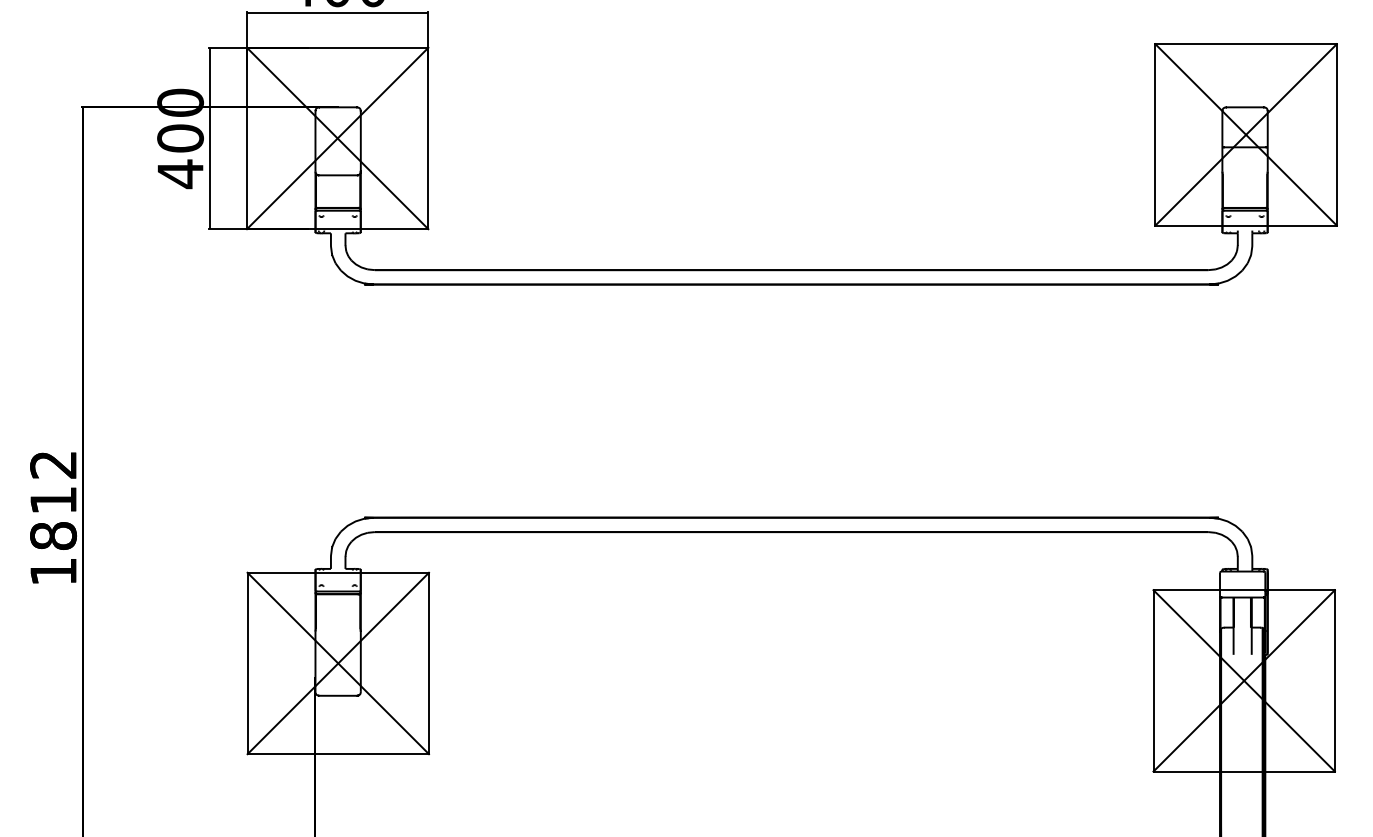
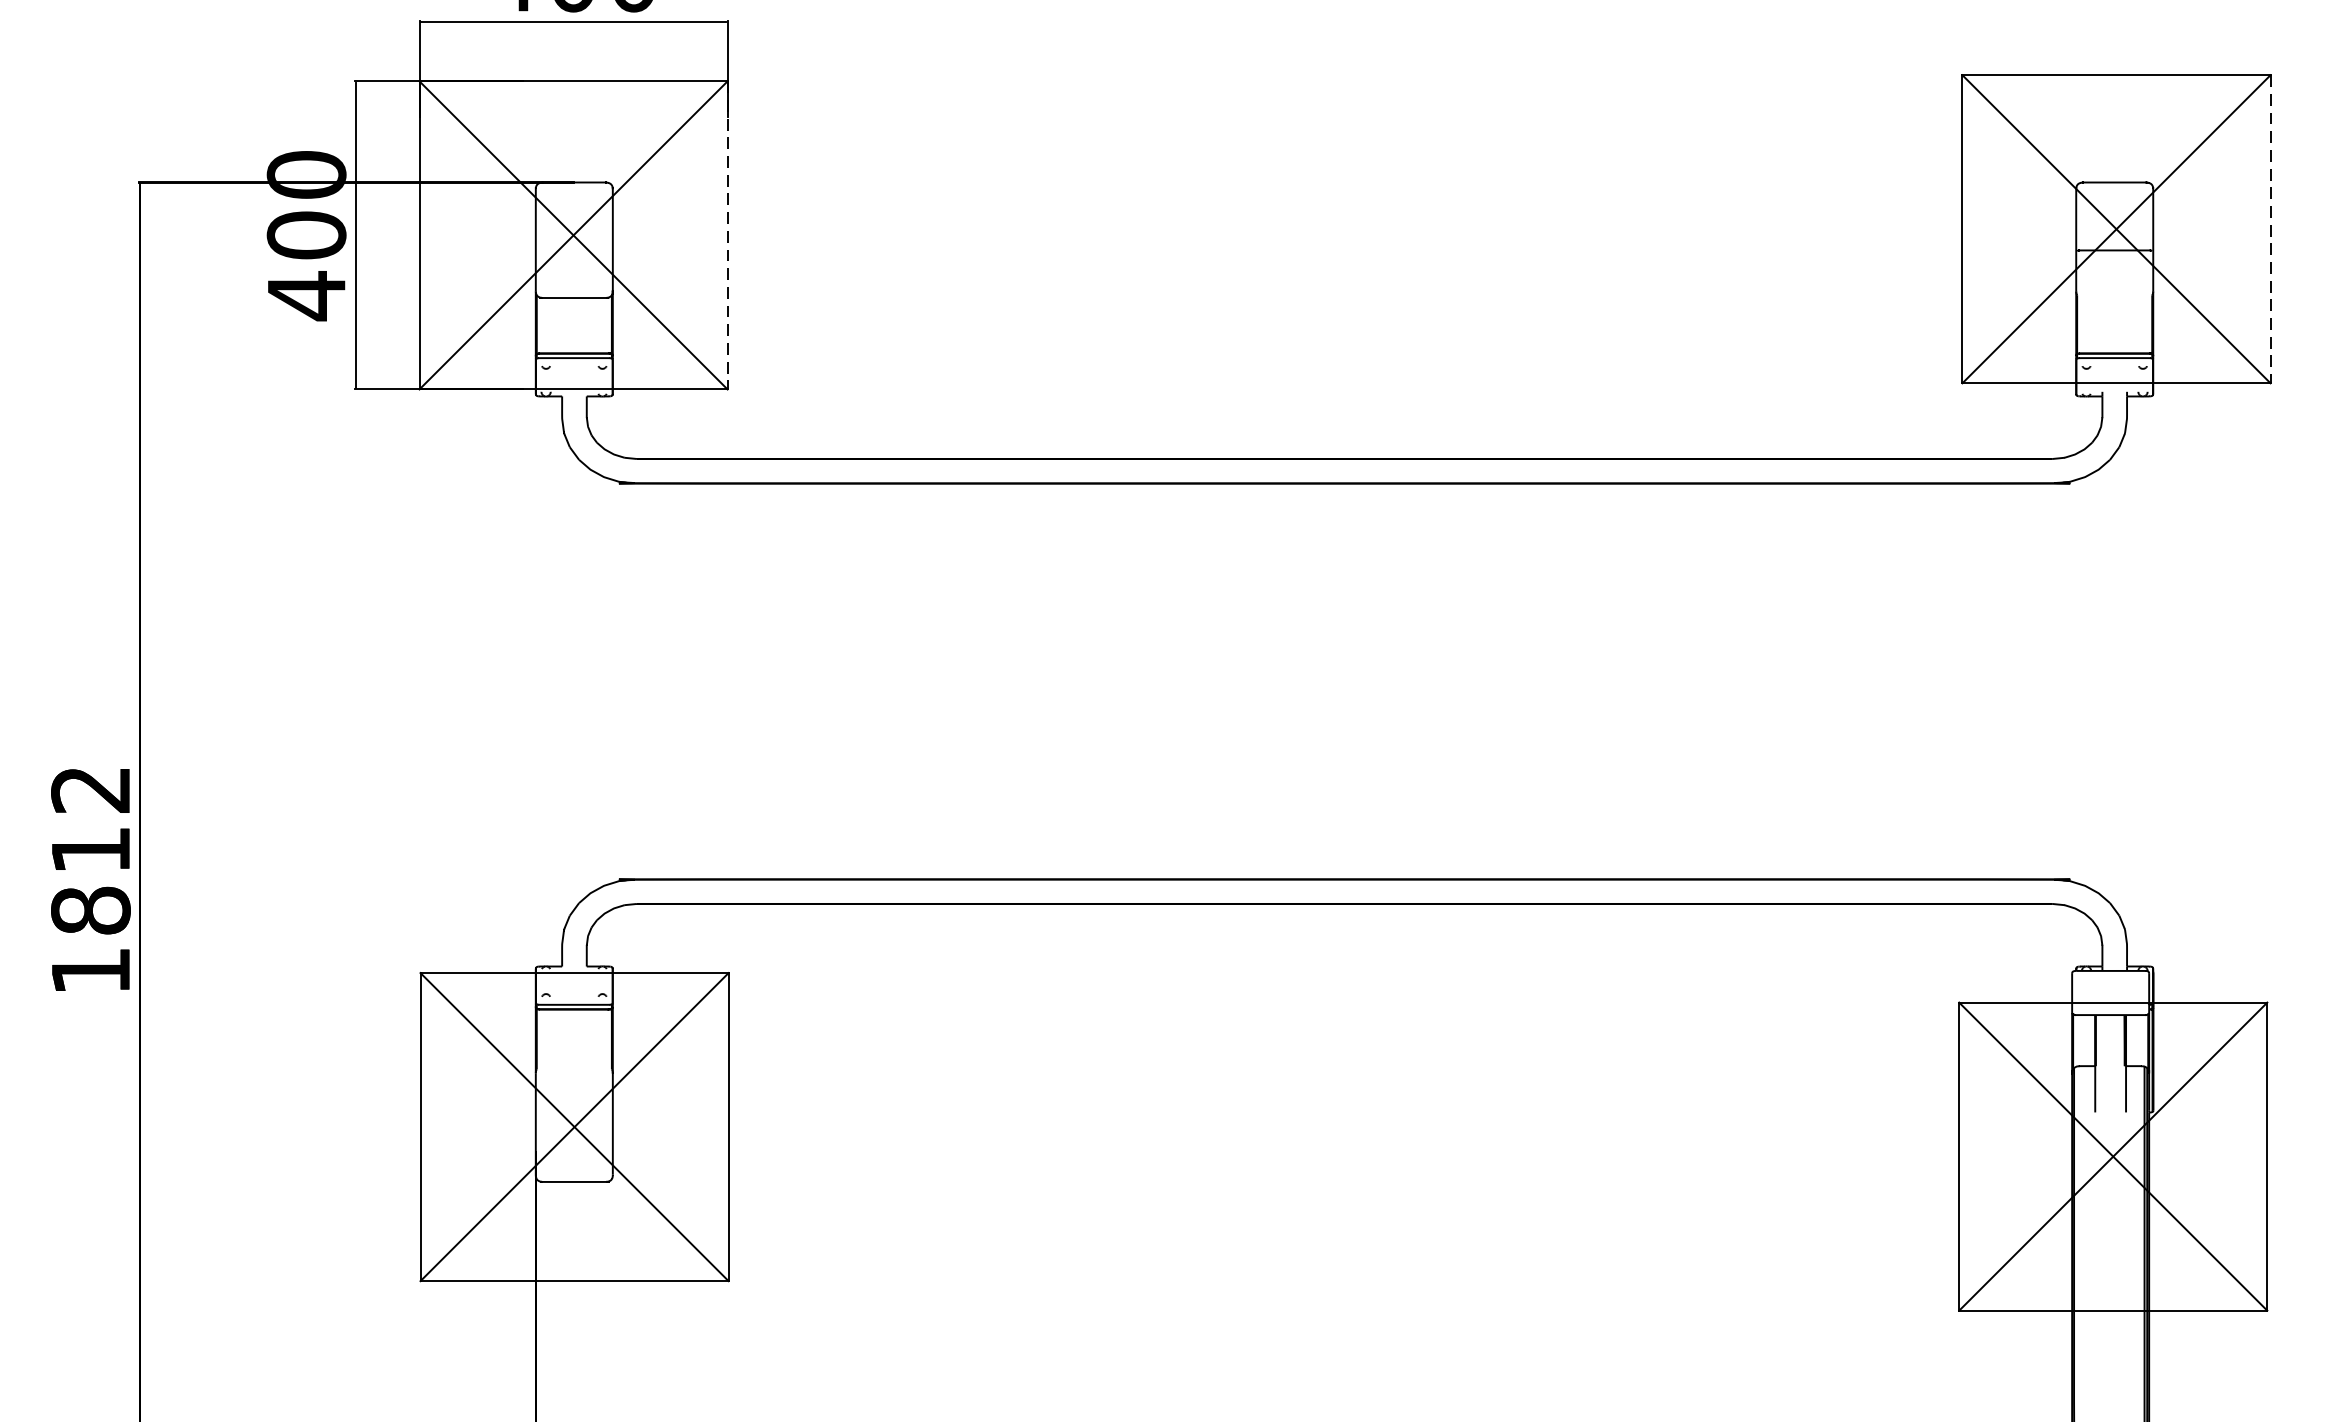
line: (1336, 134) -> (2270, 228), solid -> dashed
line: (428, 138) -> (727, 235), solid -> dashed

